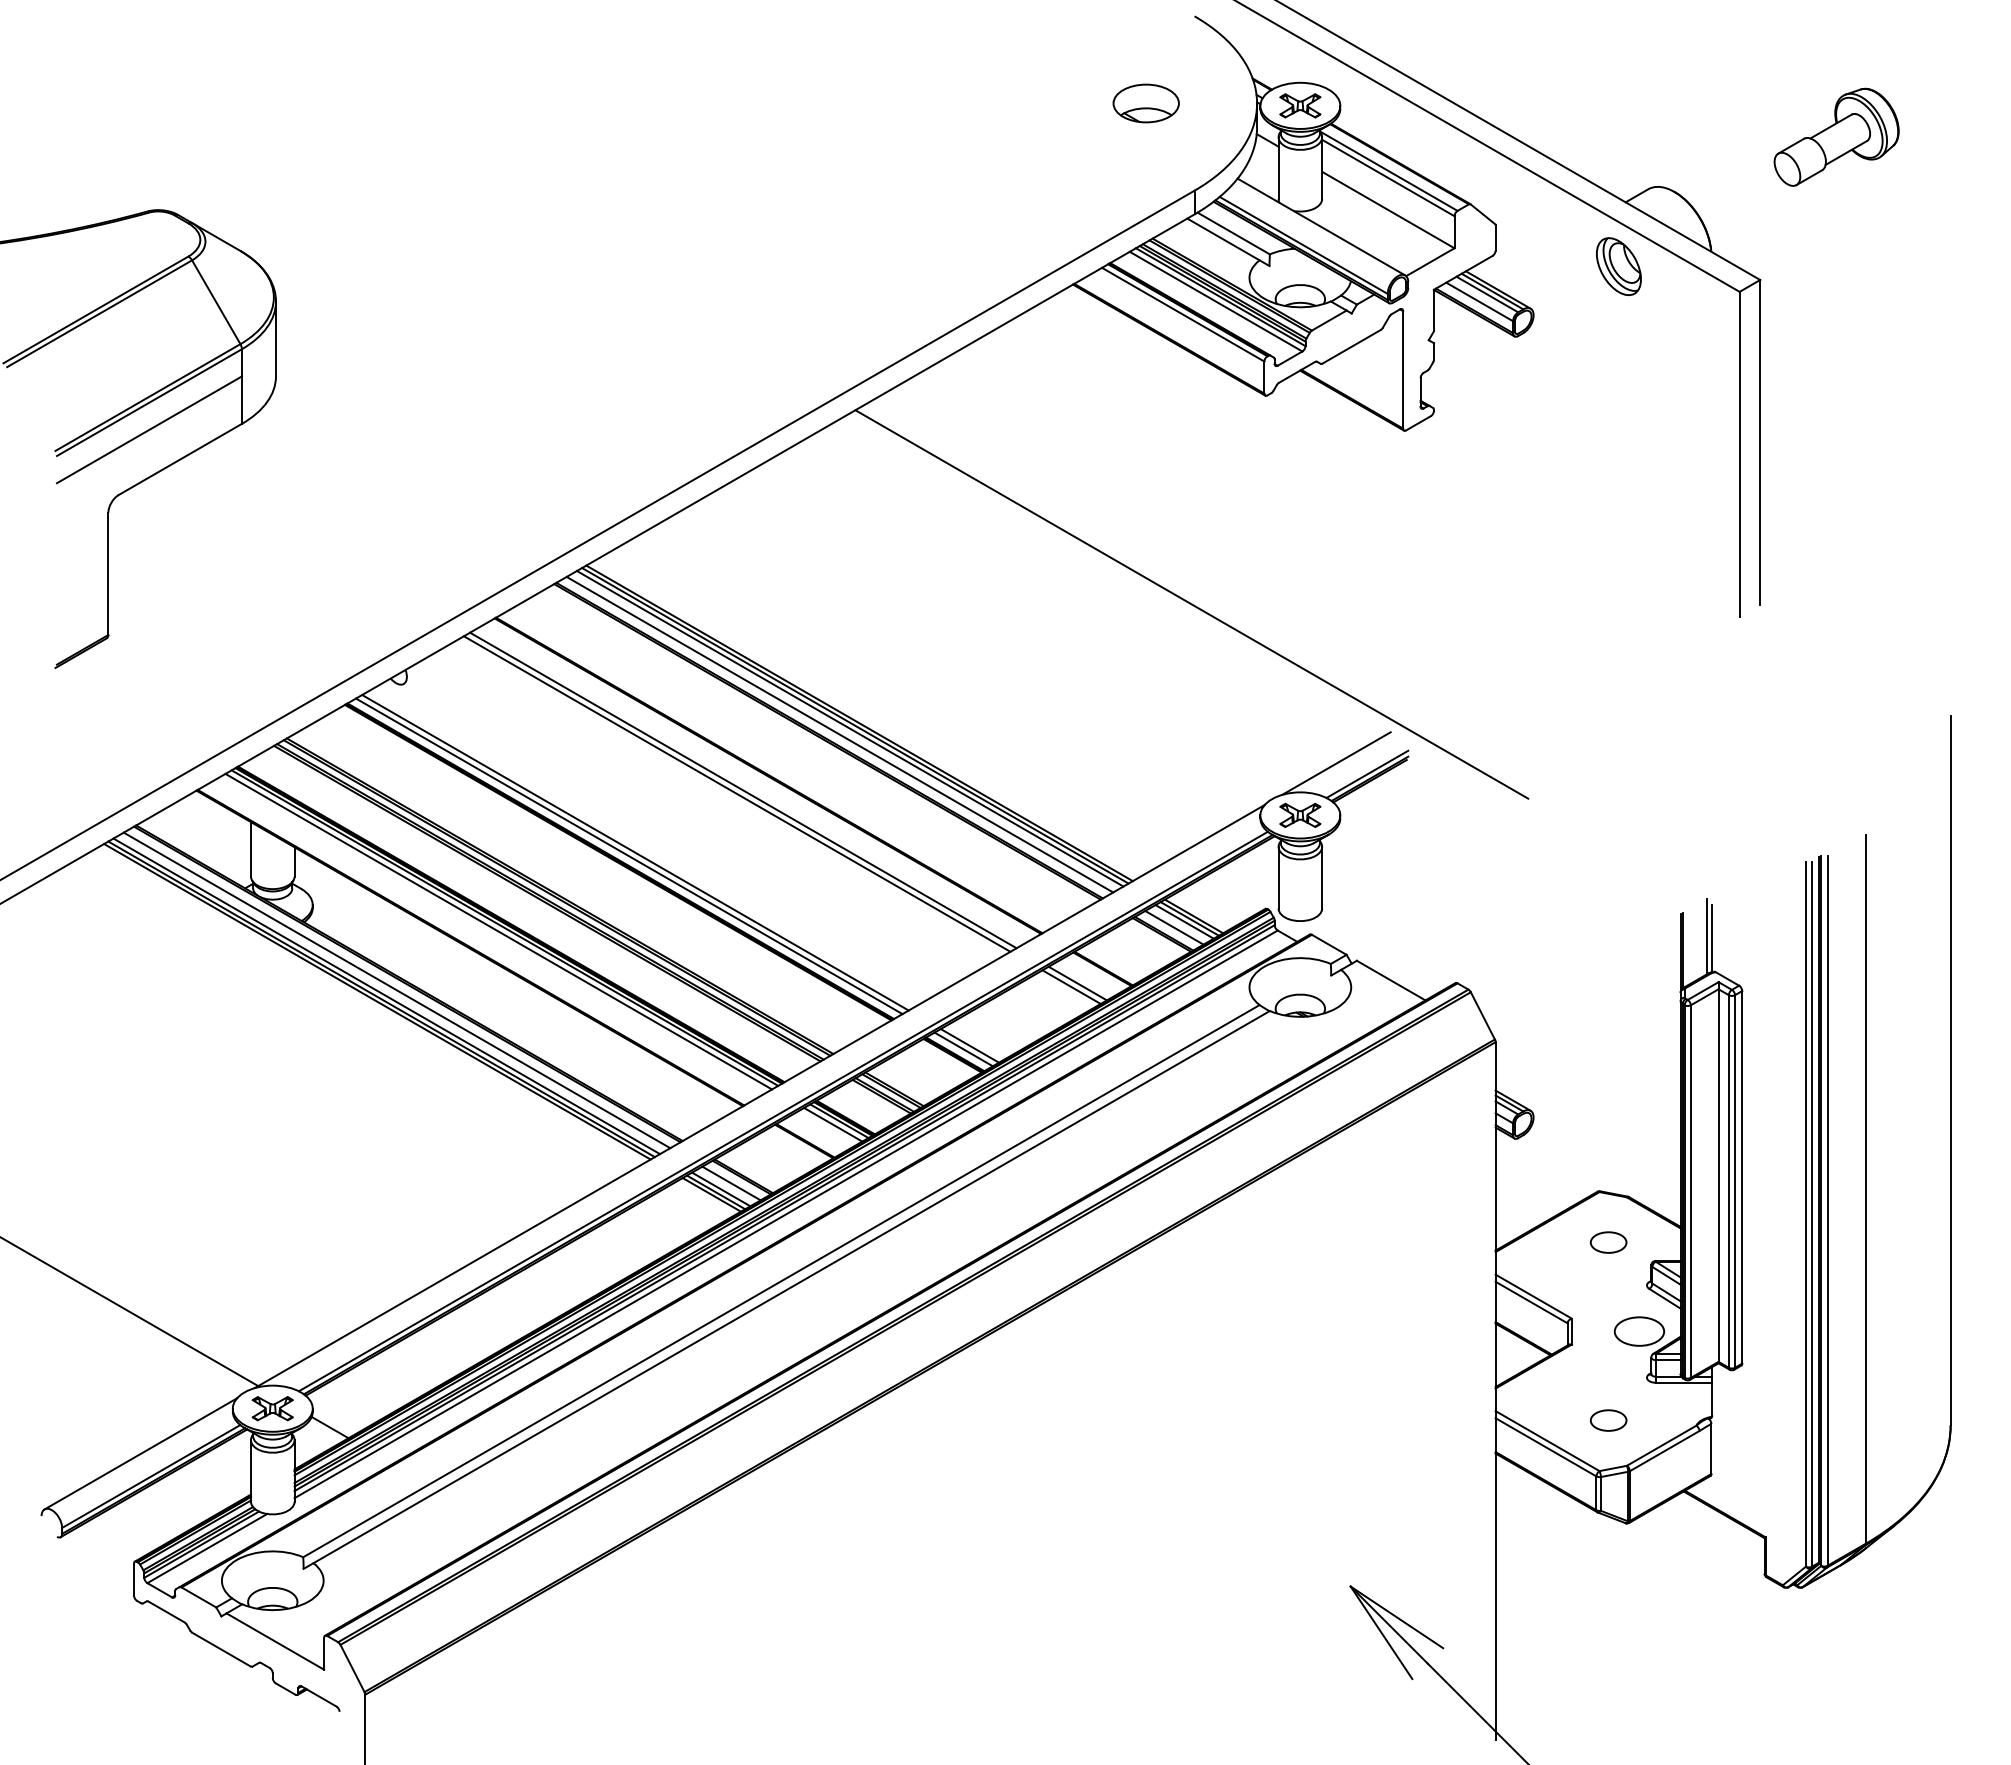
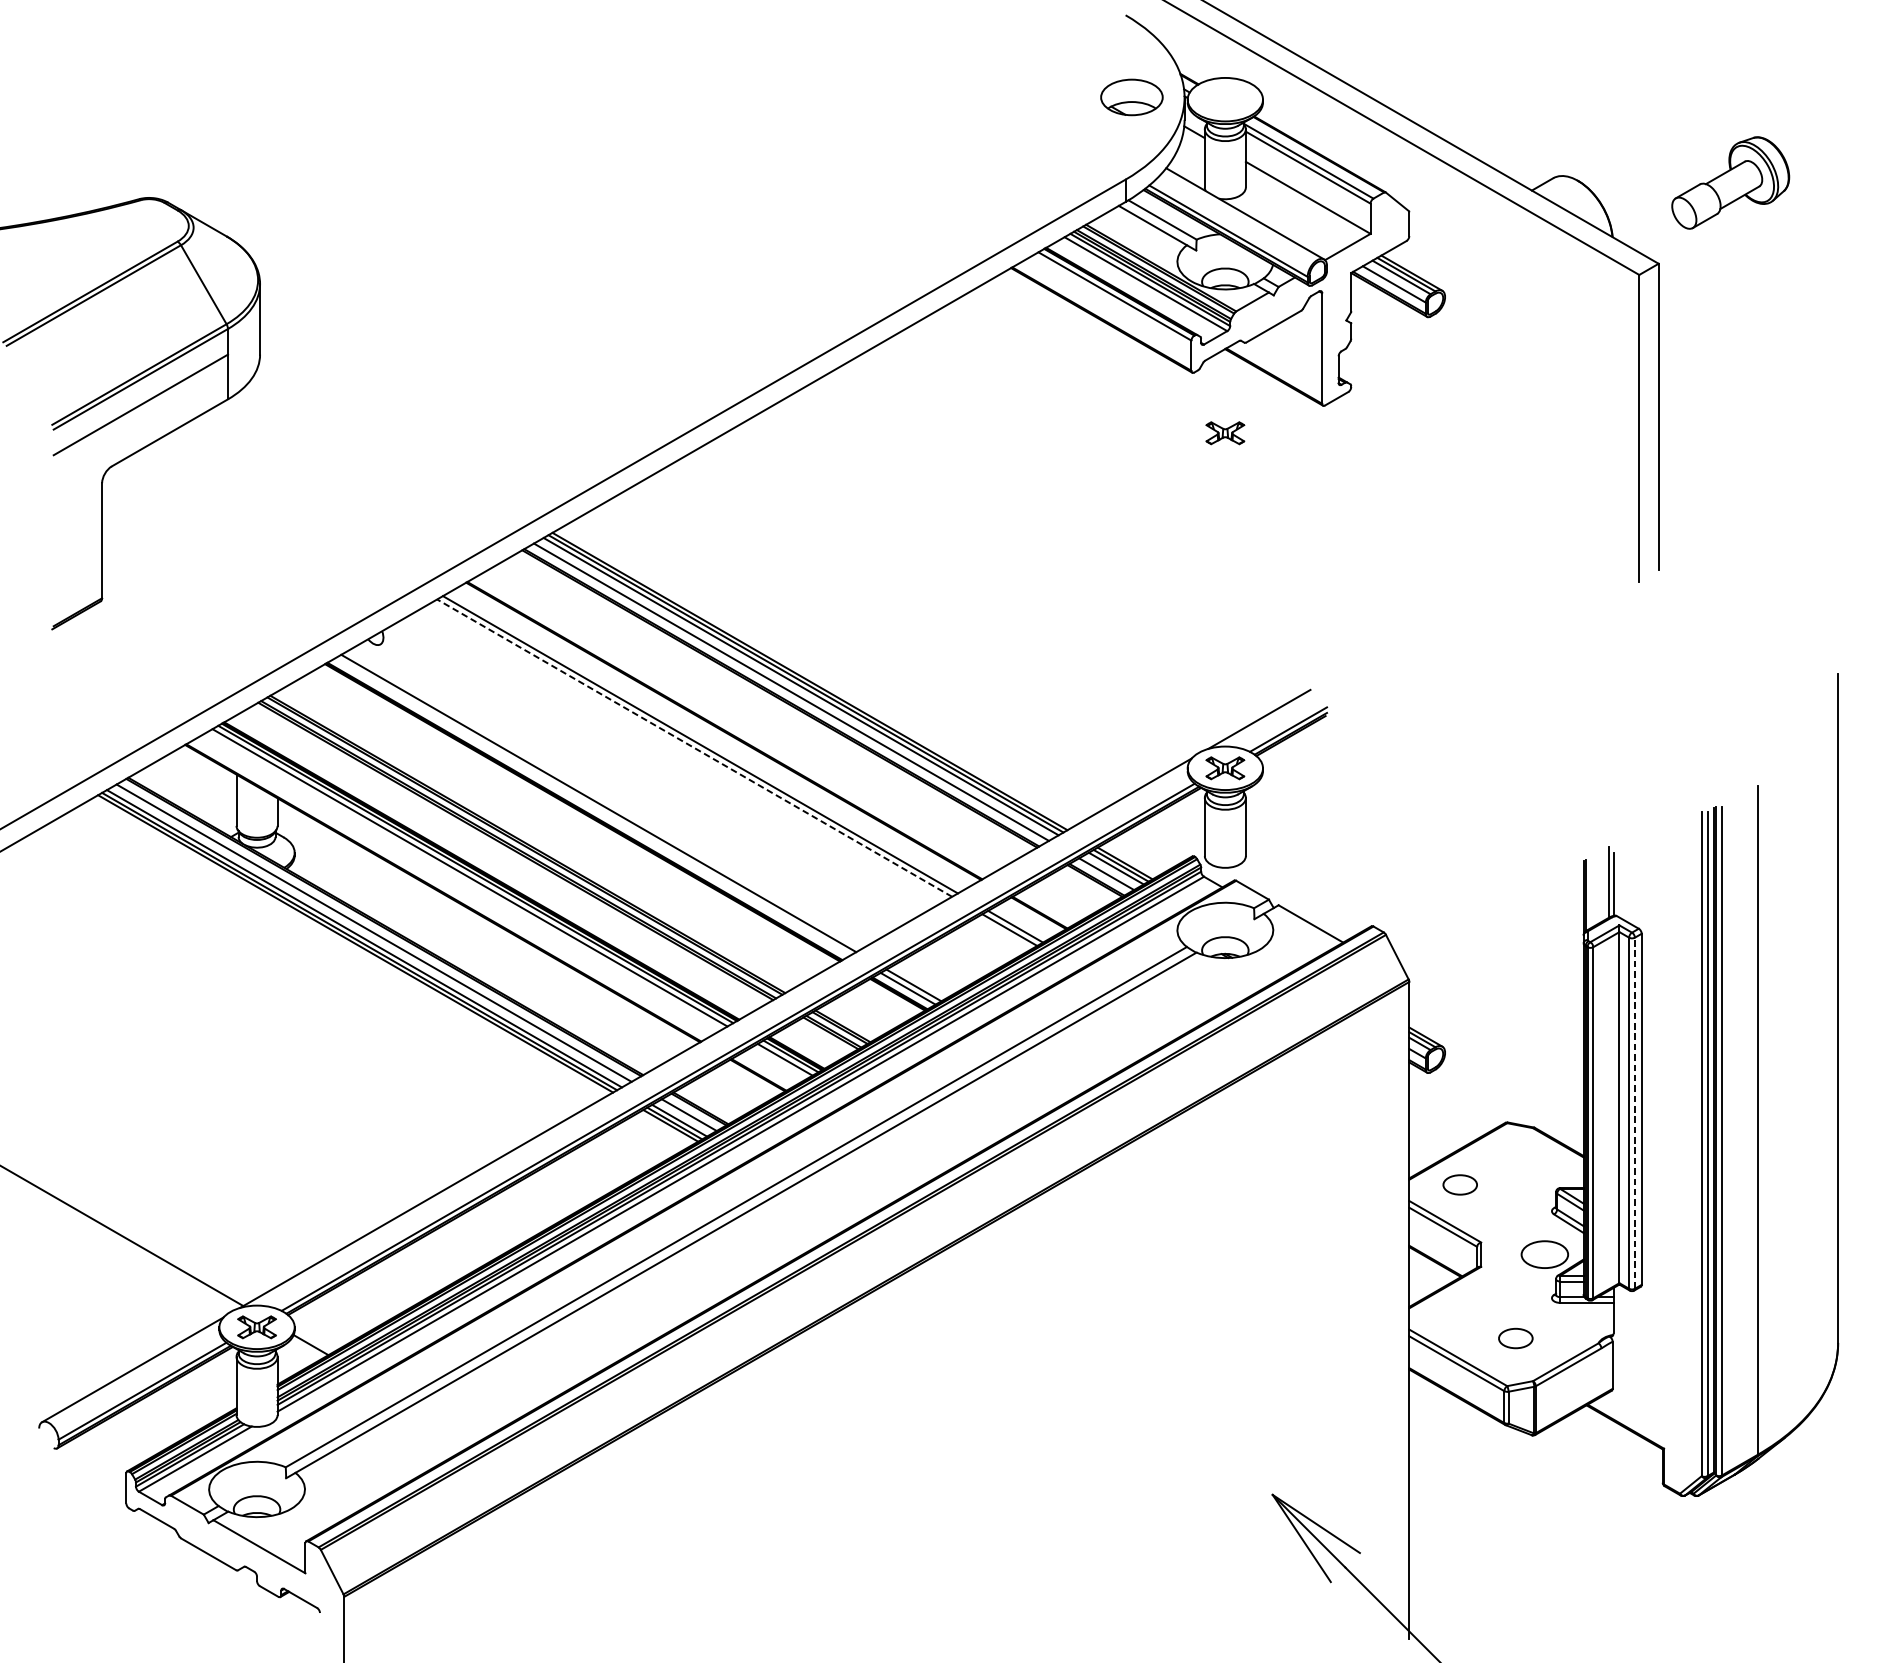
part: (1145, 103) -> (1131, 97), moved
part: (1300, 105) -> (1225, 432), moved
part: (1836, 136) -> (1730, 182), moved
part: (1618, 266) -> (1525, 251), removed
line: (1191, 604) -> (1122, 569), removed
line: (737, 794) -> (694, 748), solid -> dashed
line: (629, 856) -> (593, 807), removed
line: (1735, 1180) -> (1635, 1112), solid -> dashed
part: (1608, 1242) -> (1460, 1184), moved

